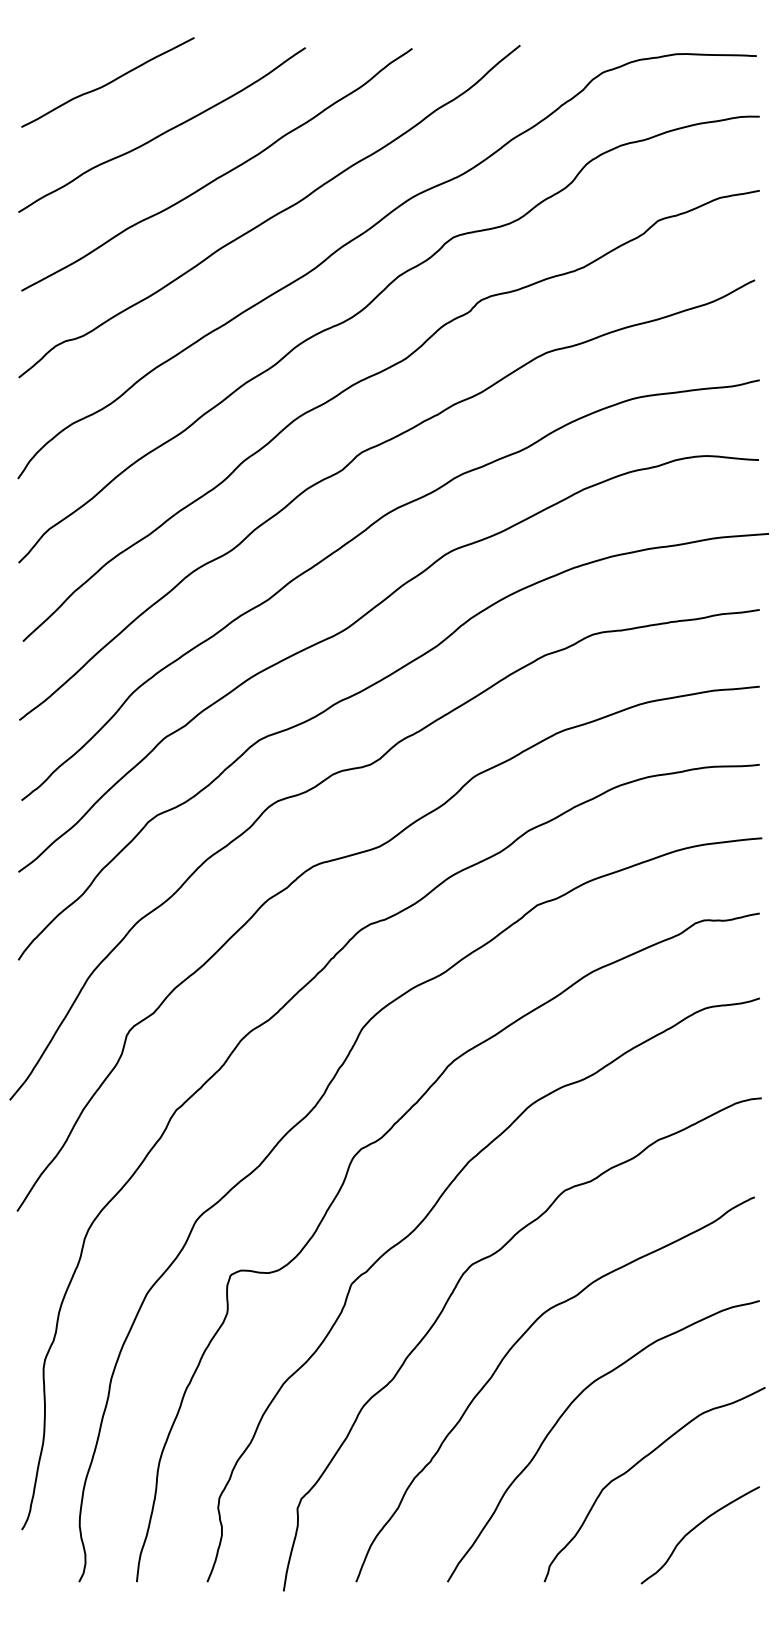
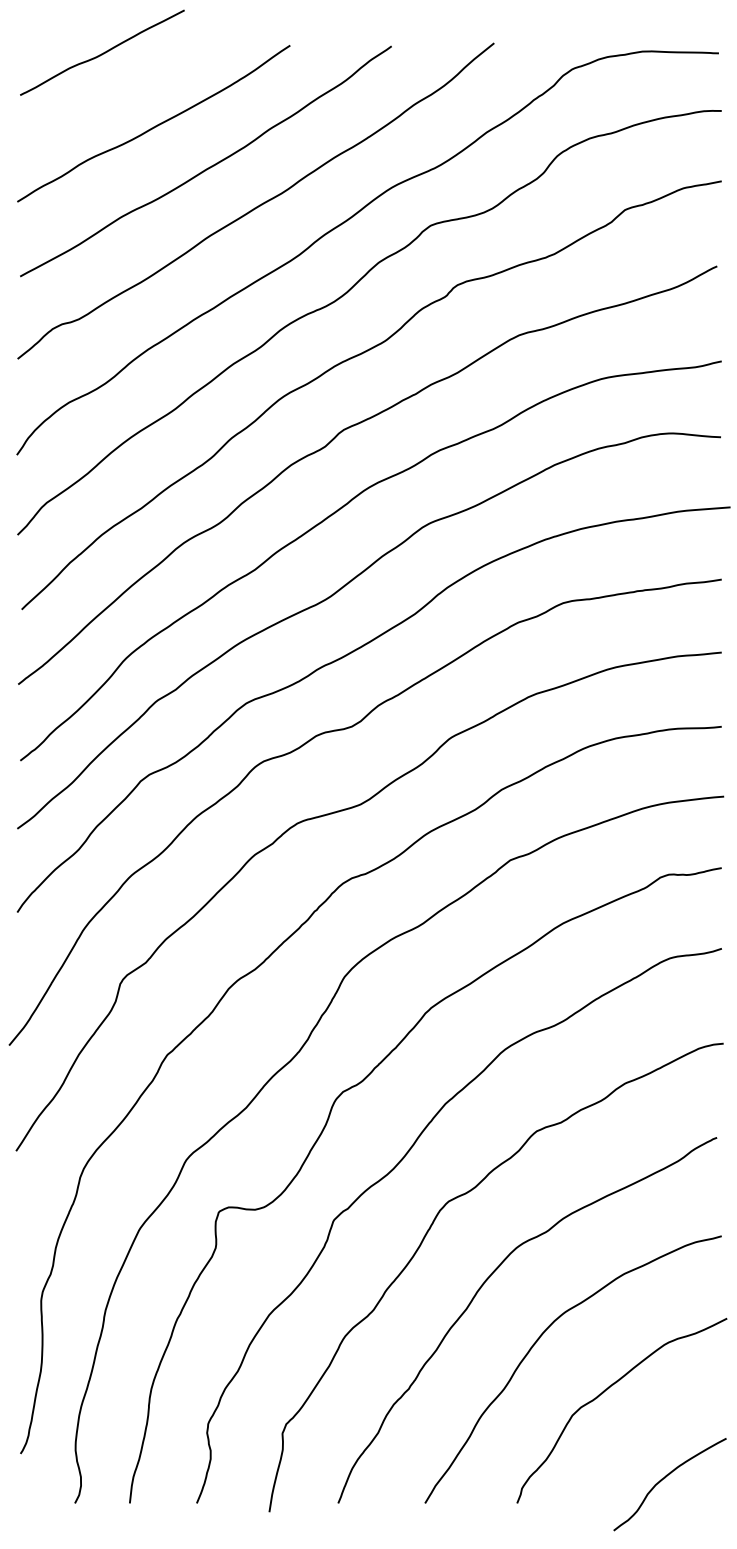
curve: (108, 82) -> (102, 52), moved
curve: (694, 1529) -> (664, 1479), moved

